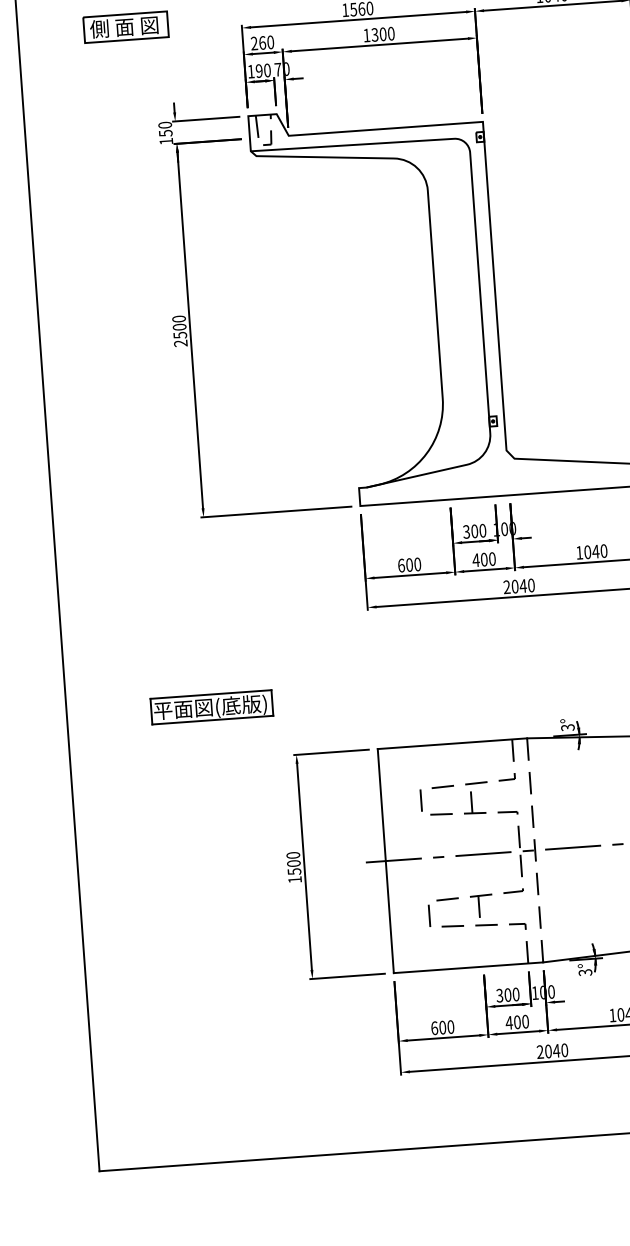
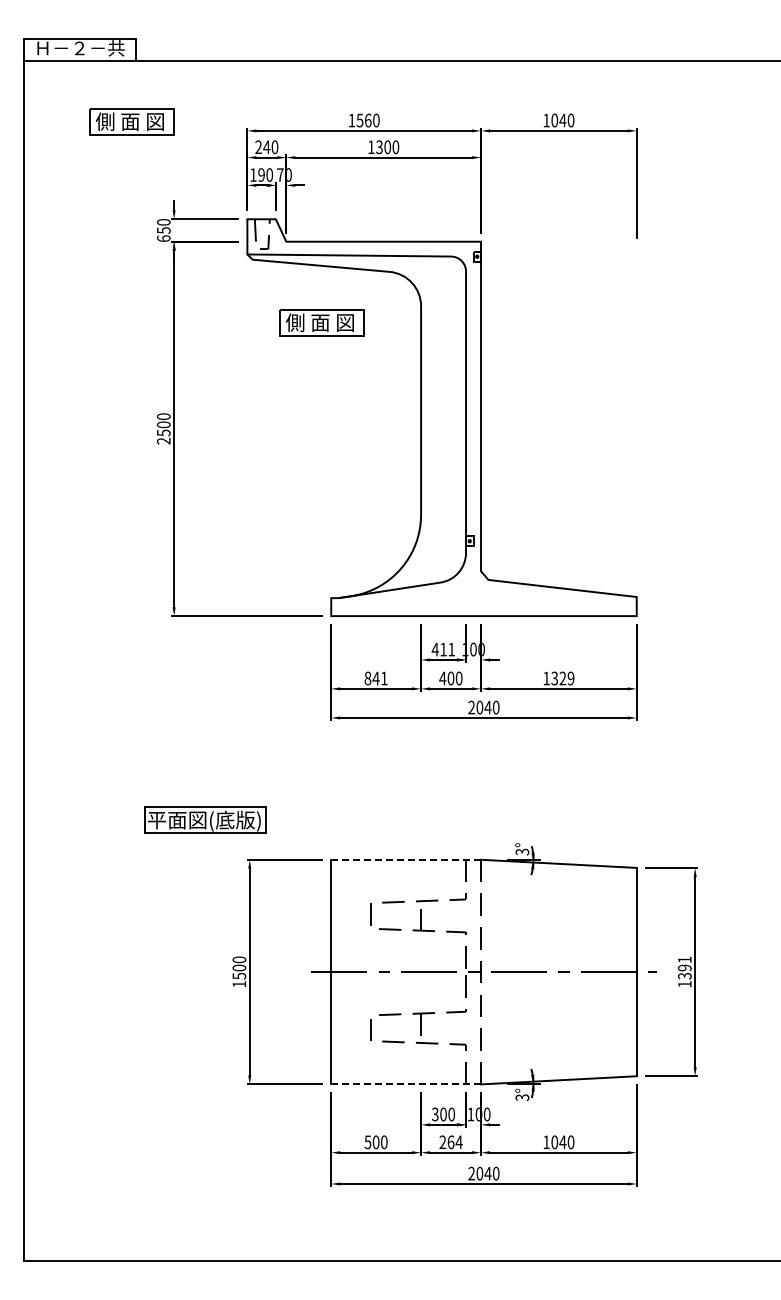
text: (262, 43) -> (266, 147), 260 -> 240
text: (166, 141) -> (163, 238), 150 -> 650
part: (329, 213) -> (321, 322), added
text: (473, 531) -> (442, 649), 300 -> 411
text: (595, 551) -> (562, 678), 1040 -> 1329
text: (408, 565) -> (375, 678), 600 -> 841
part: (211, 706) -> (205, 819), moved
line: (452, 743) -> (406, 859), solid -> dashed
line: (468, 967) -> (406, 1084), solid -> dashed
text: (516, 1022) -> (450, 1142), 400 -> 264
text: (434, 1028) -> (367, 1142), 600 -> 500

